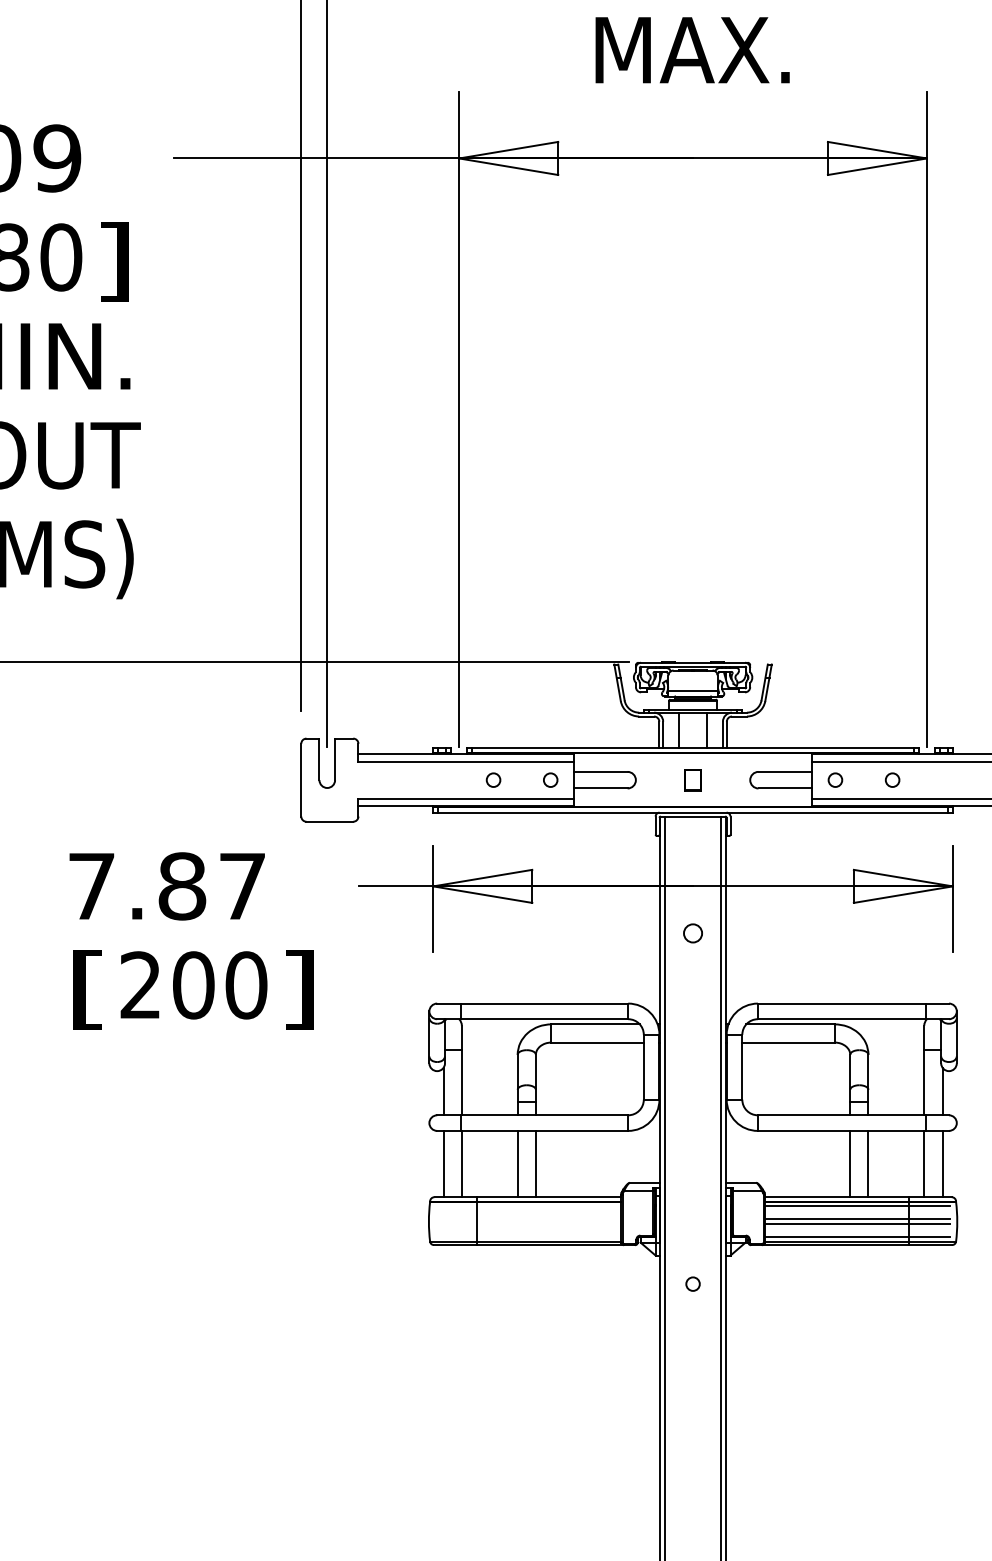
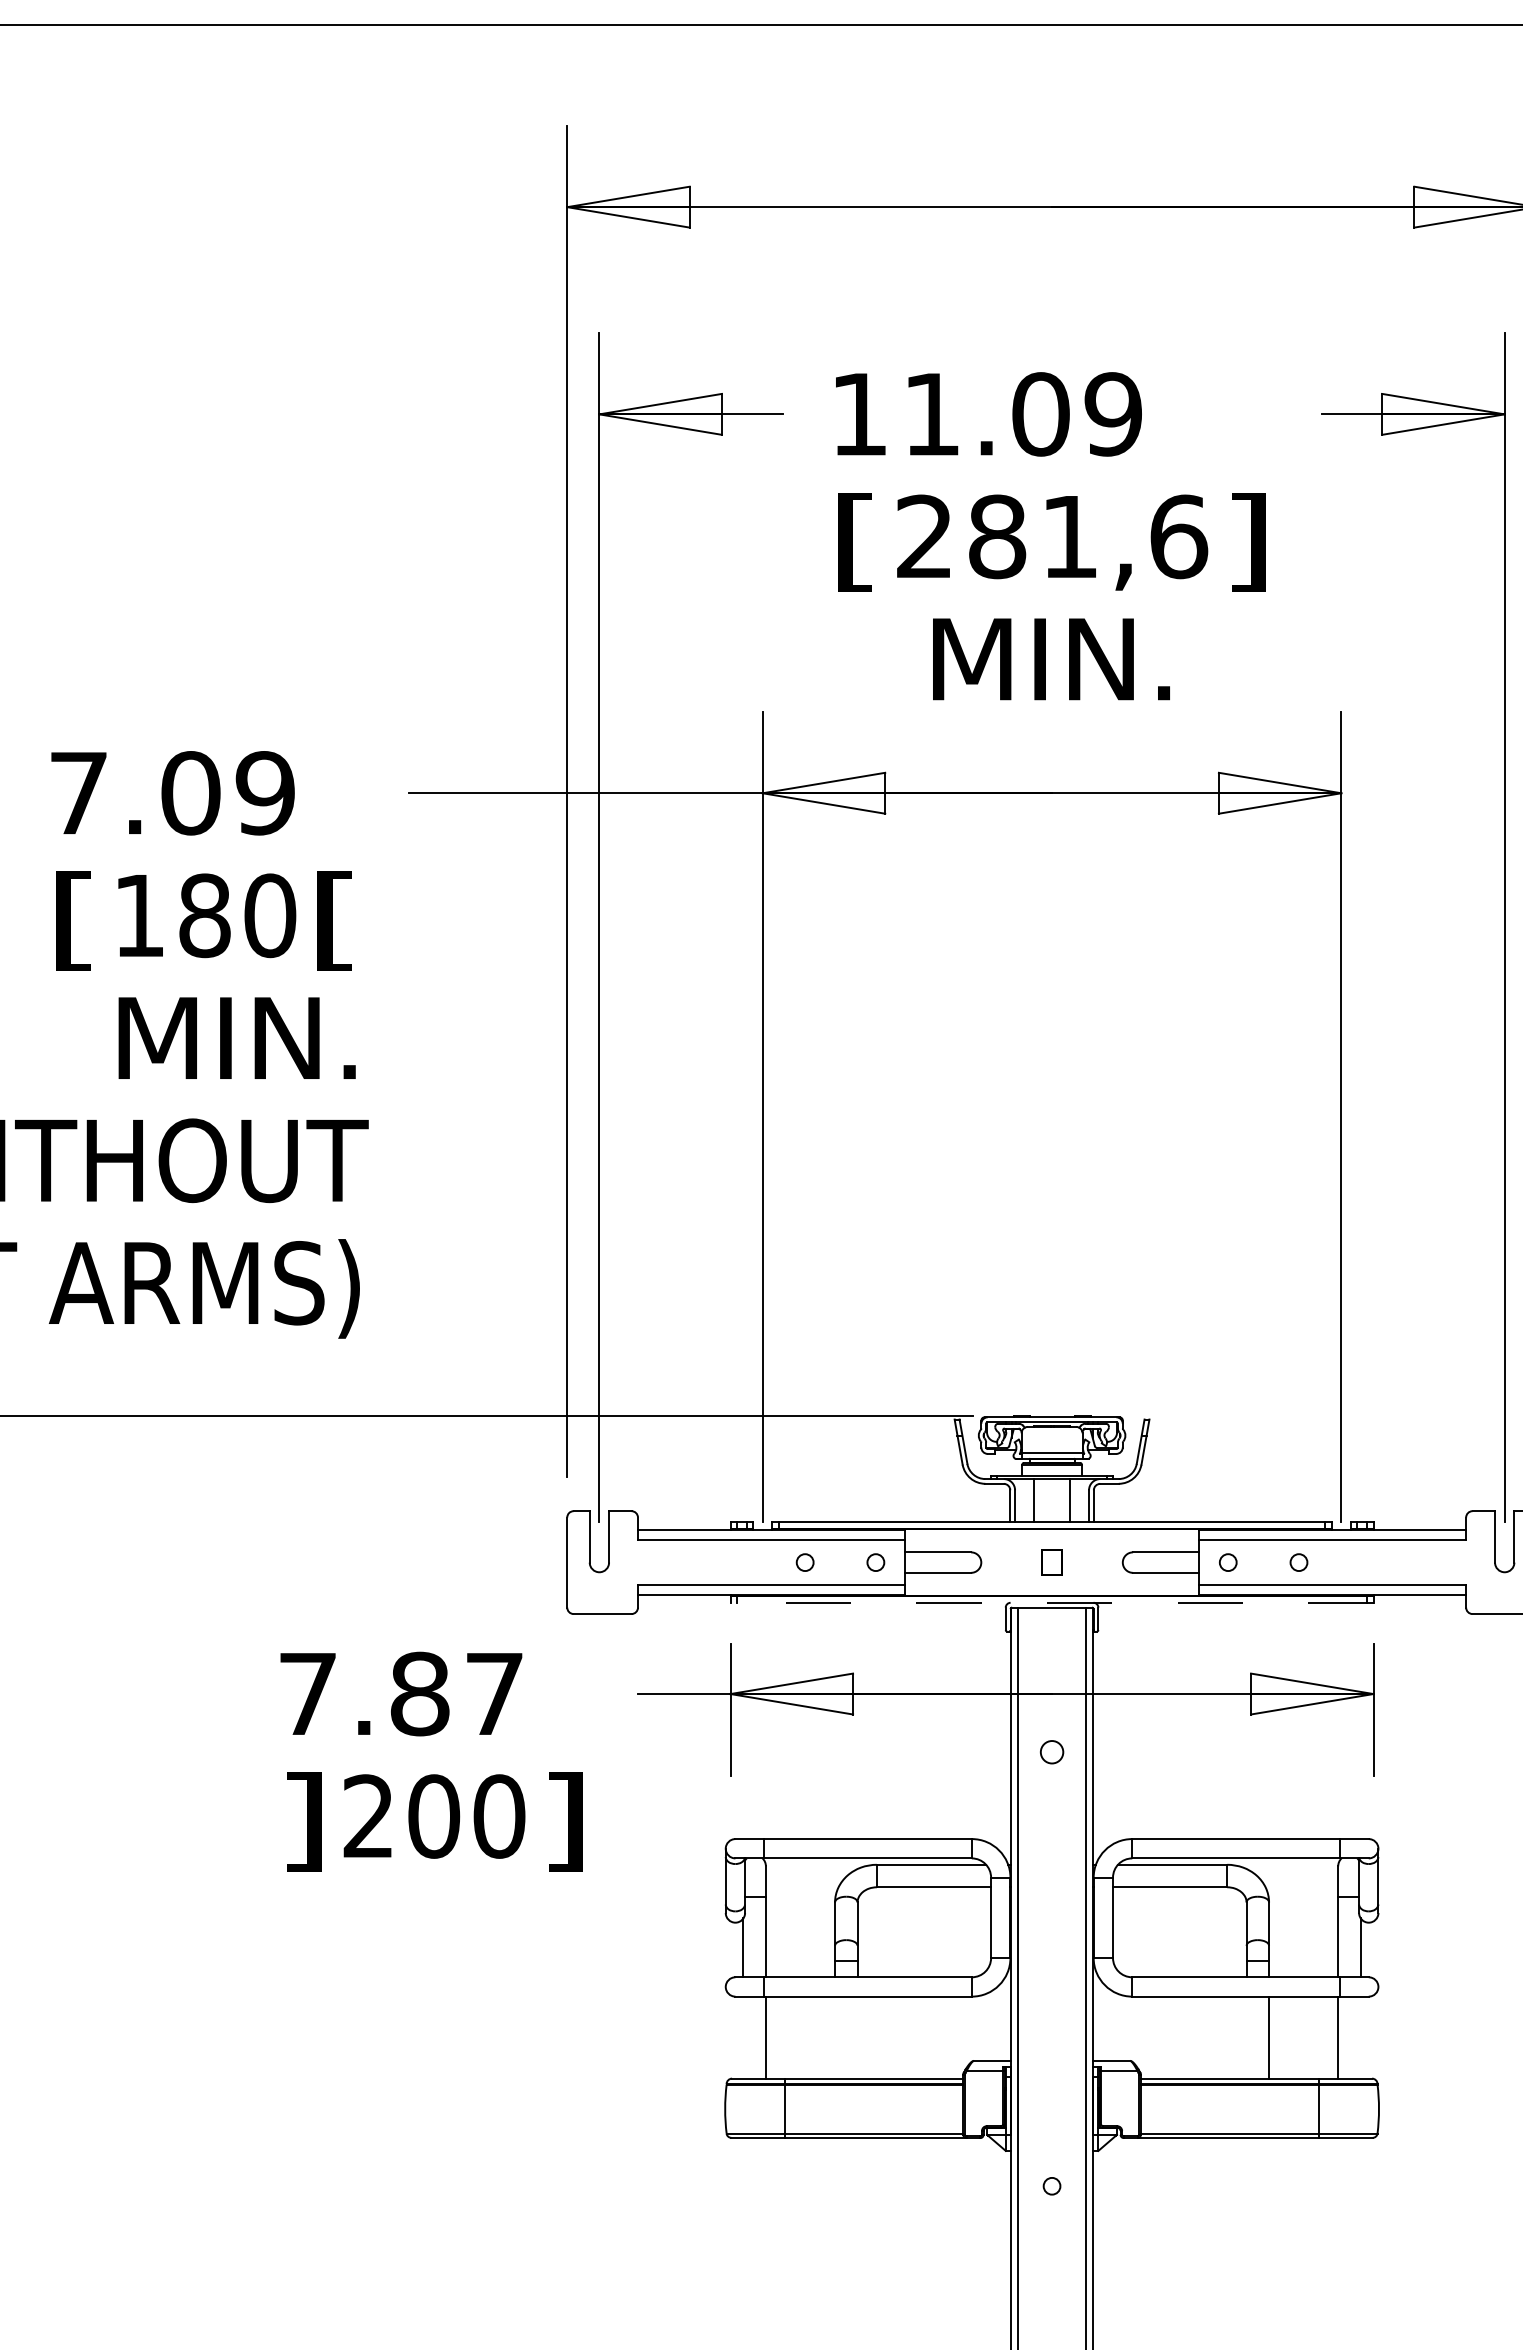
text: (692, 50) -> (1051, 659), MAX. -> MIN.
text: (114, 261) -> (335, 920), ] -> [
line: (692, 812) -> (1051, 1602), solid -> dashed
text: (88, 989) -> (303, 1821), [ -> ]
line: (443, 1163) -> (743, 2037), removed
line: (518, 1163) -> (835, 2037), removed
line: (535, 1163) -> (857, 2037), removed
line: (850, 1163) -> (1246, 2037), removed
line: (942, 1163) -> (1360, 2037), removed
line: (857, 1205) -> (1255, 2089), removed
line: (857, 1218) -> (1255, 2105), removed
line: (857, 1224) -> (1255, 2112), removed
line: (857, 1237) -> (1255, 2128), removed

